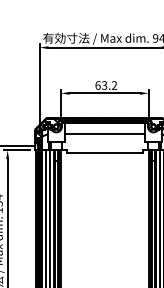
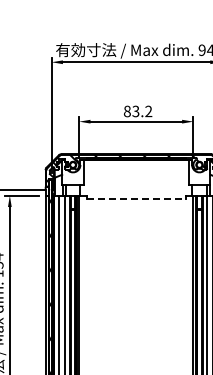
text: (97, 85) -> (126, 111), 63.2 -> 83.2
line: (104, 133) -> (135, 174), removed
line: (105, 153) -> (136, 199), solid -> dashed

